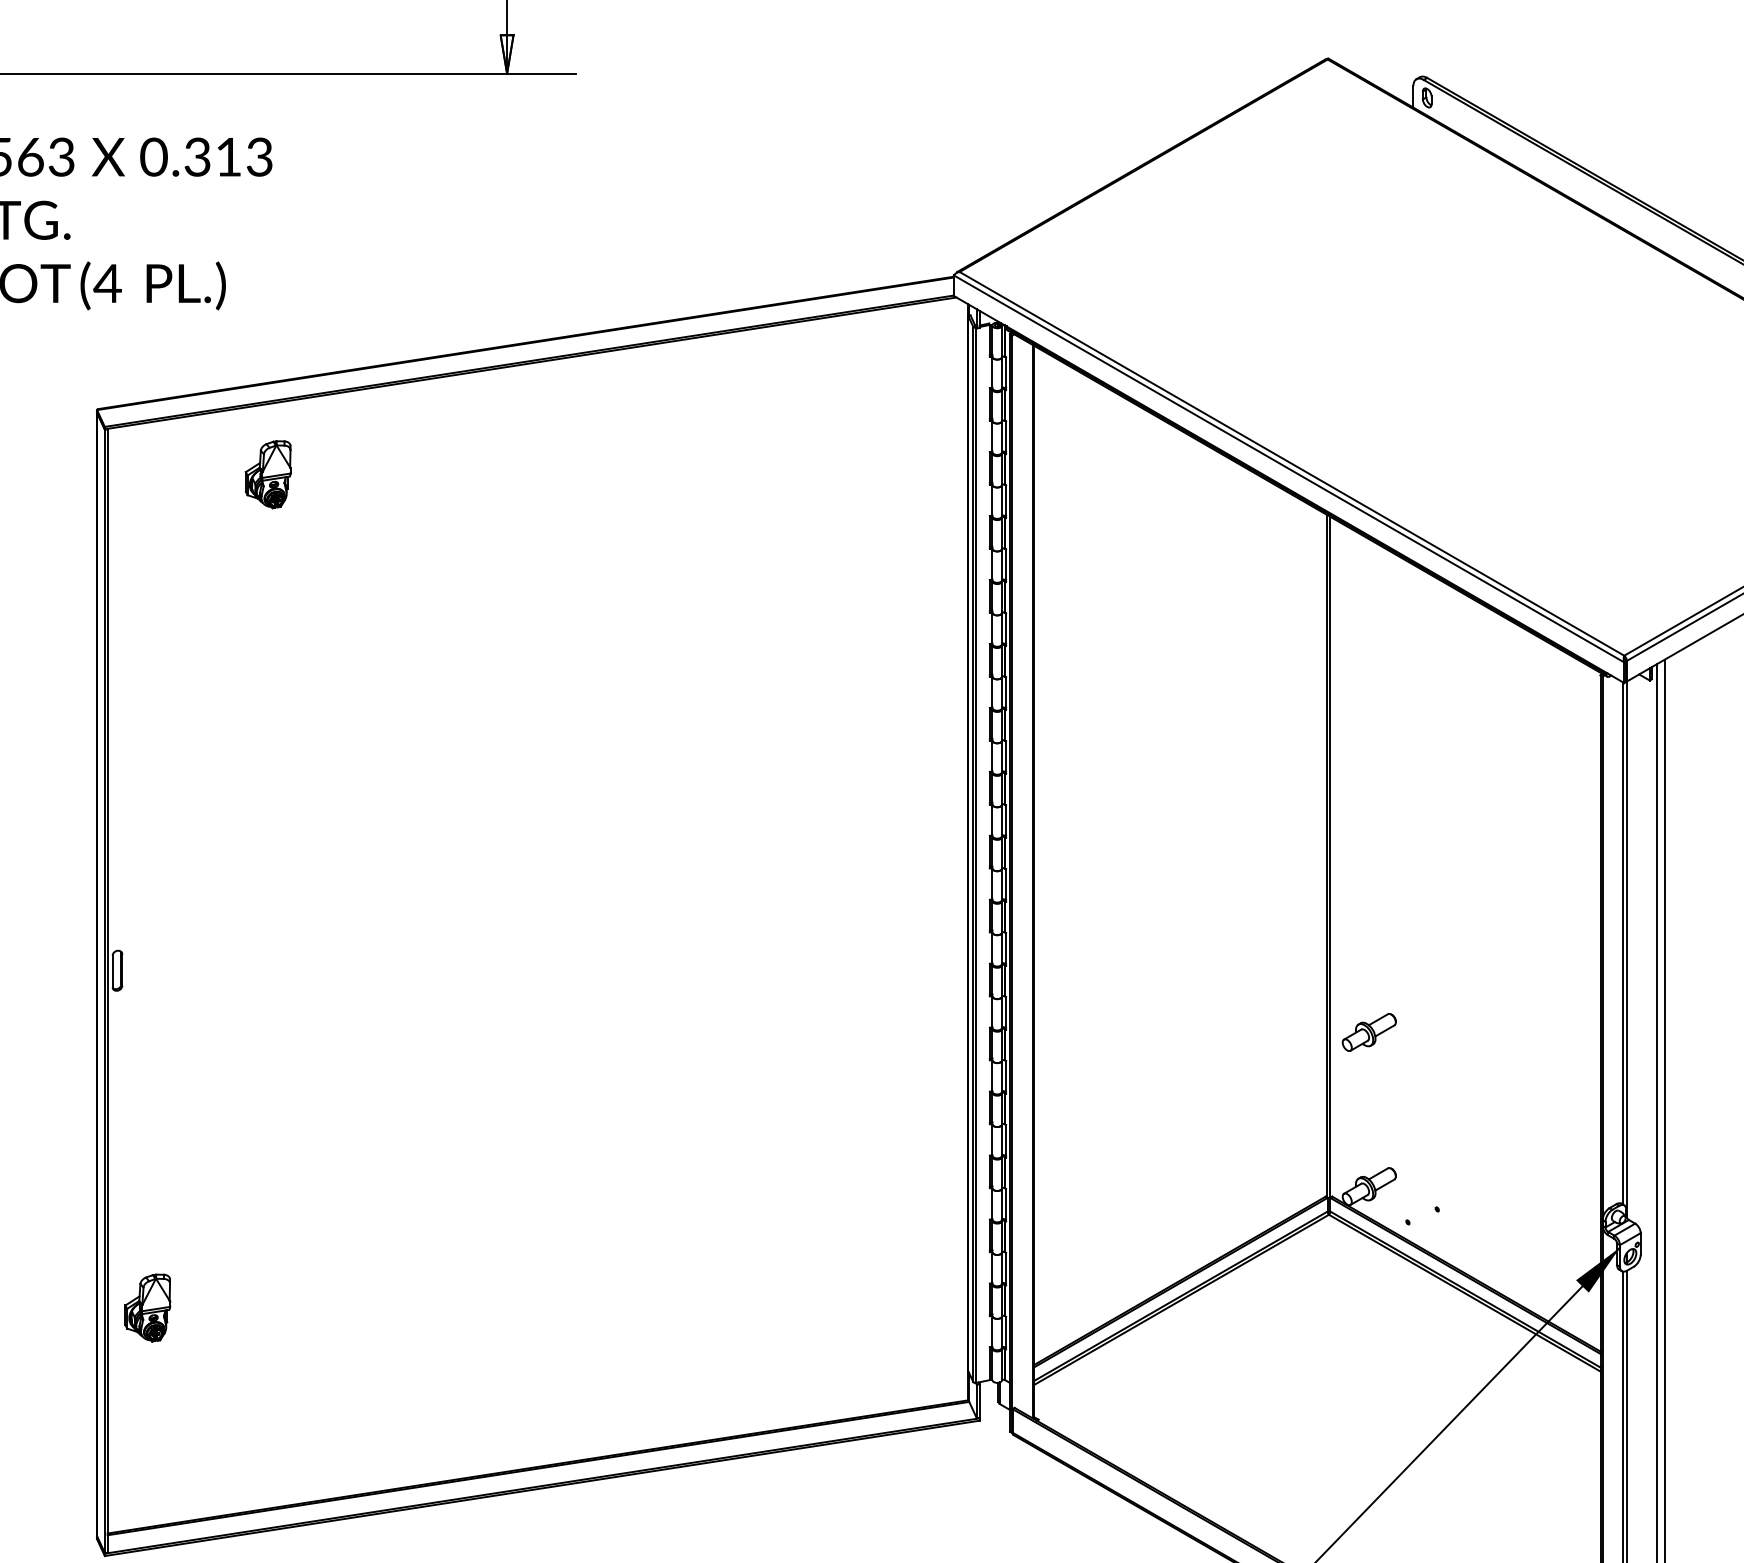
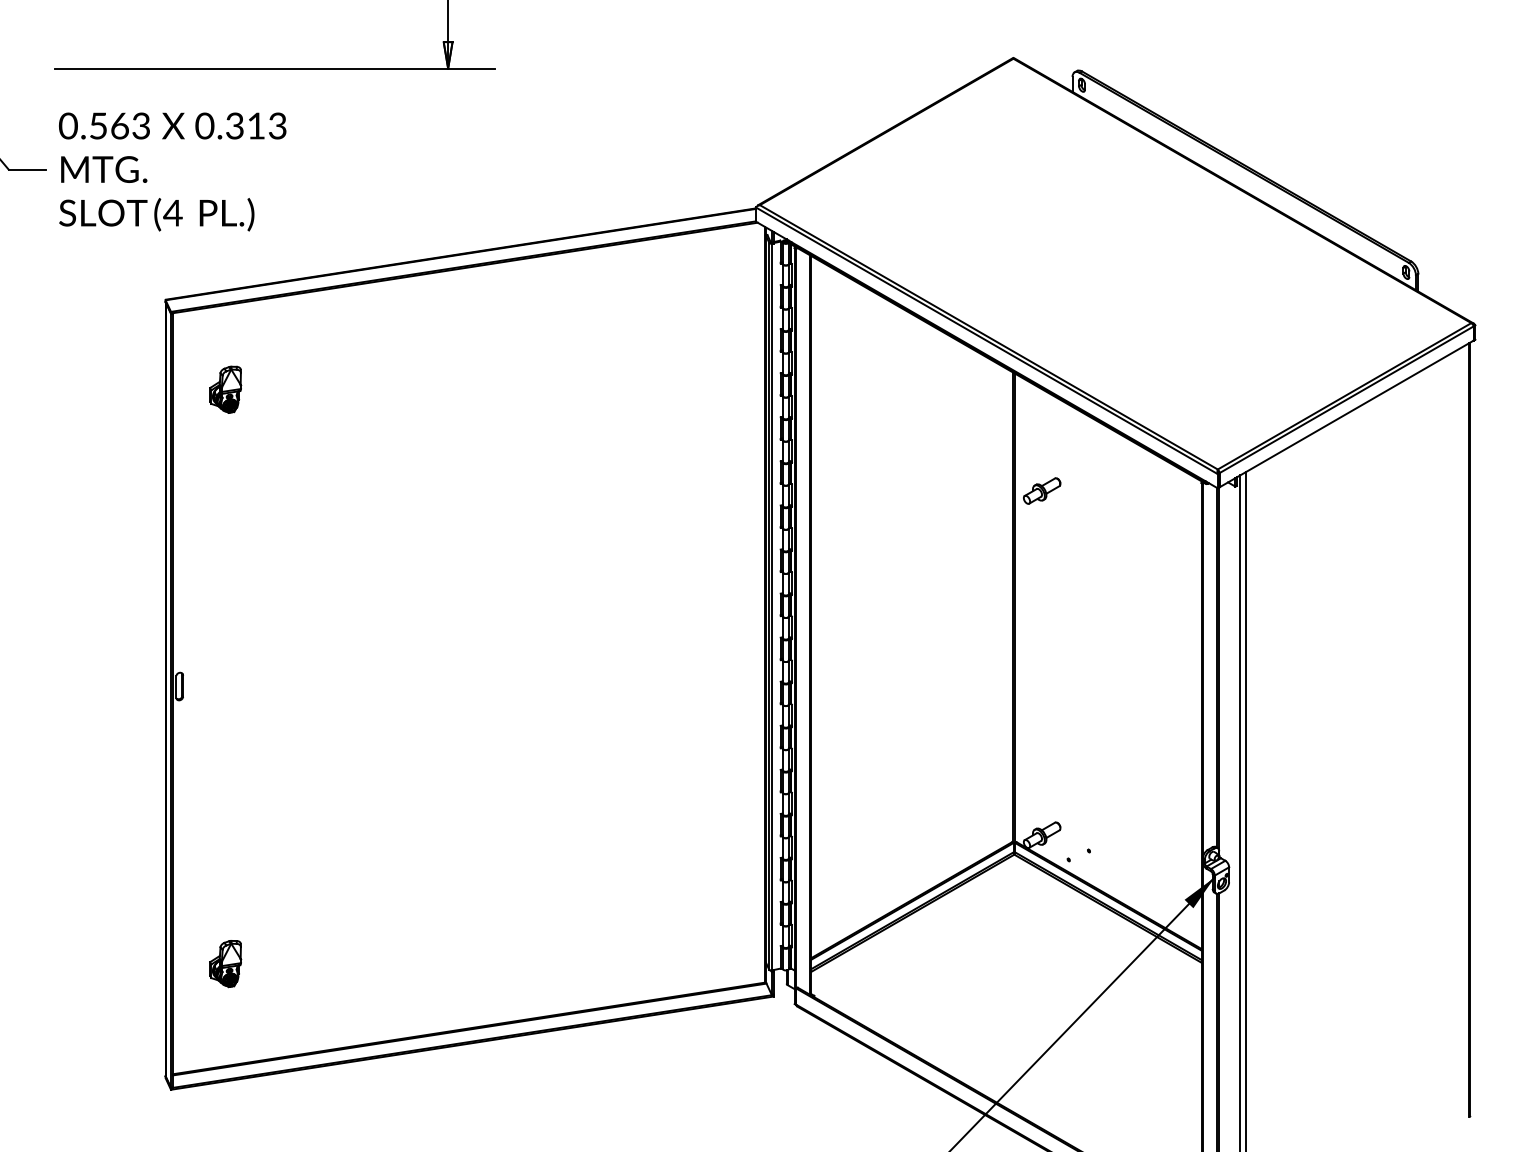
part: (268, 474) -> (225, 389), moved
part: (1369, 1031) -> (1042, 490), moved
part: (147, 1308) -> (225, 964), moved

